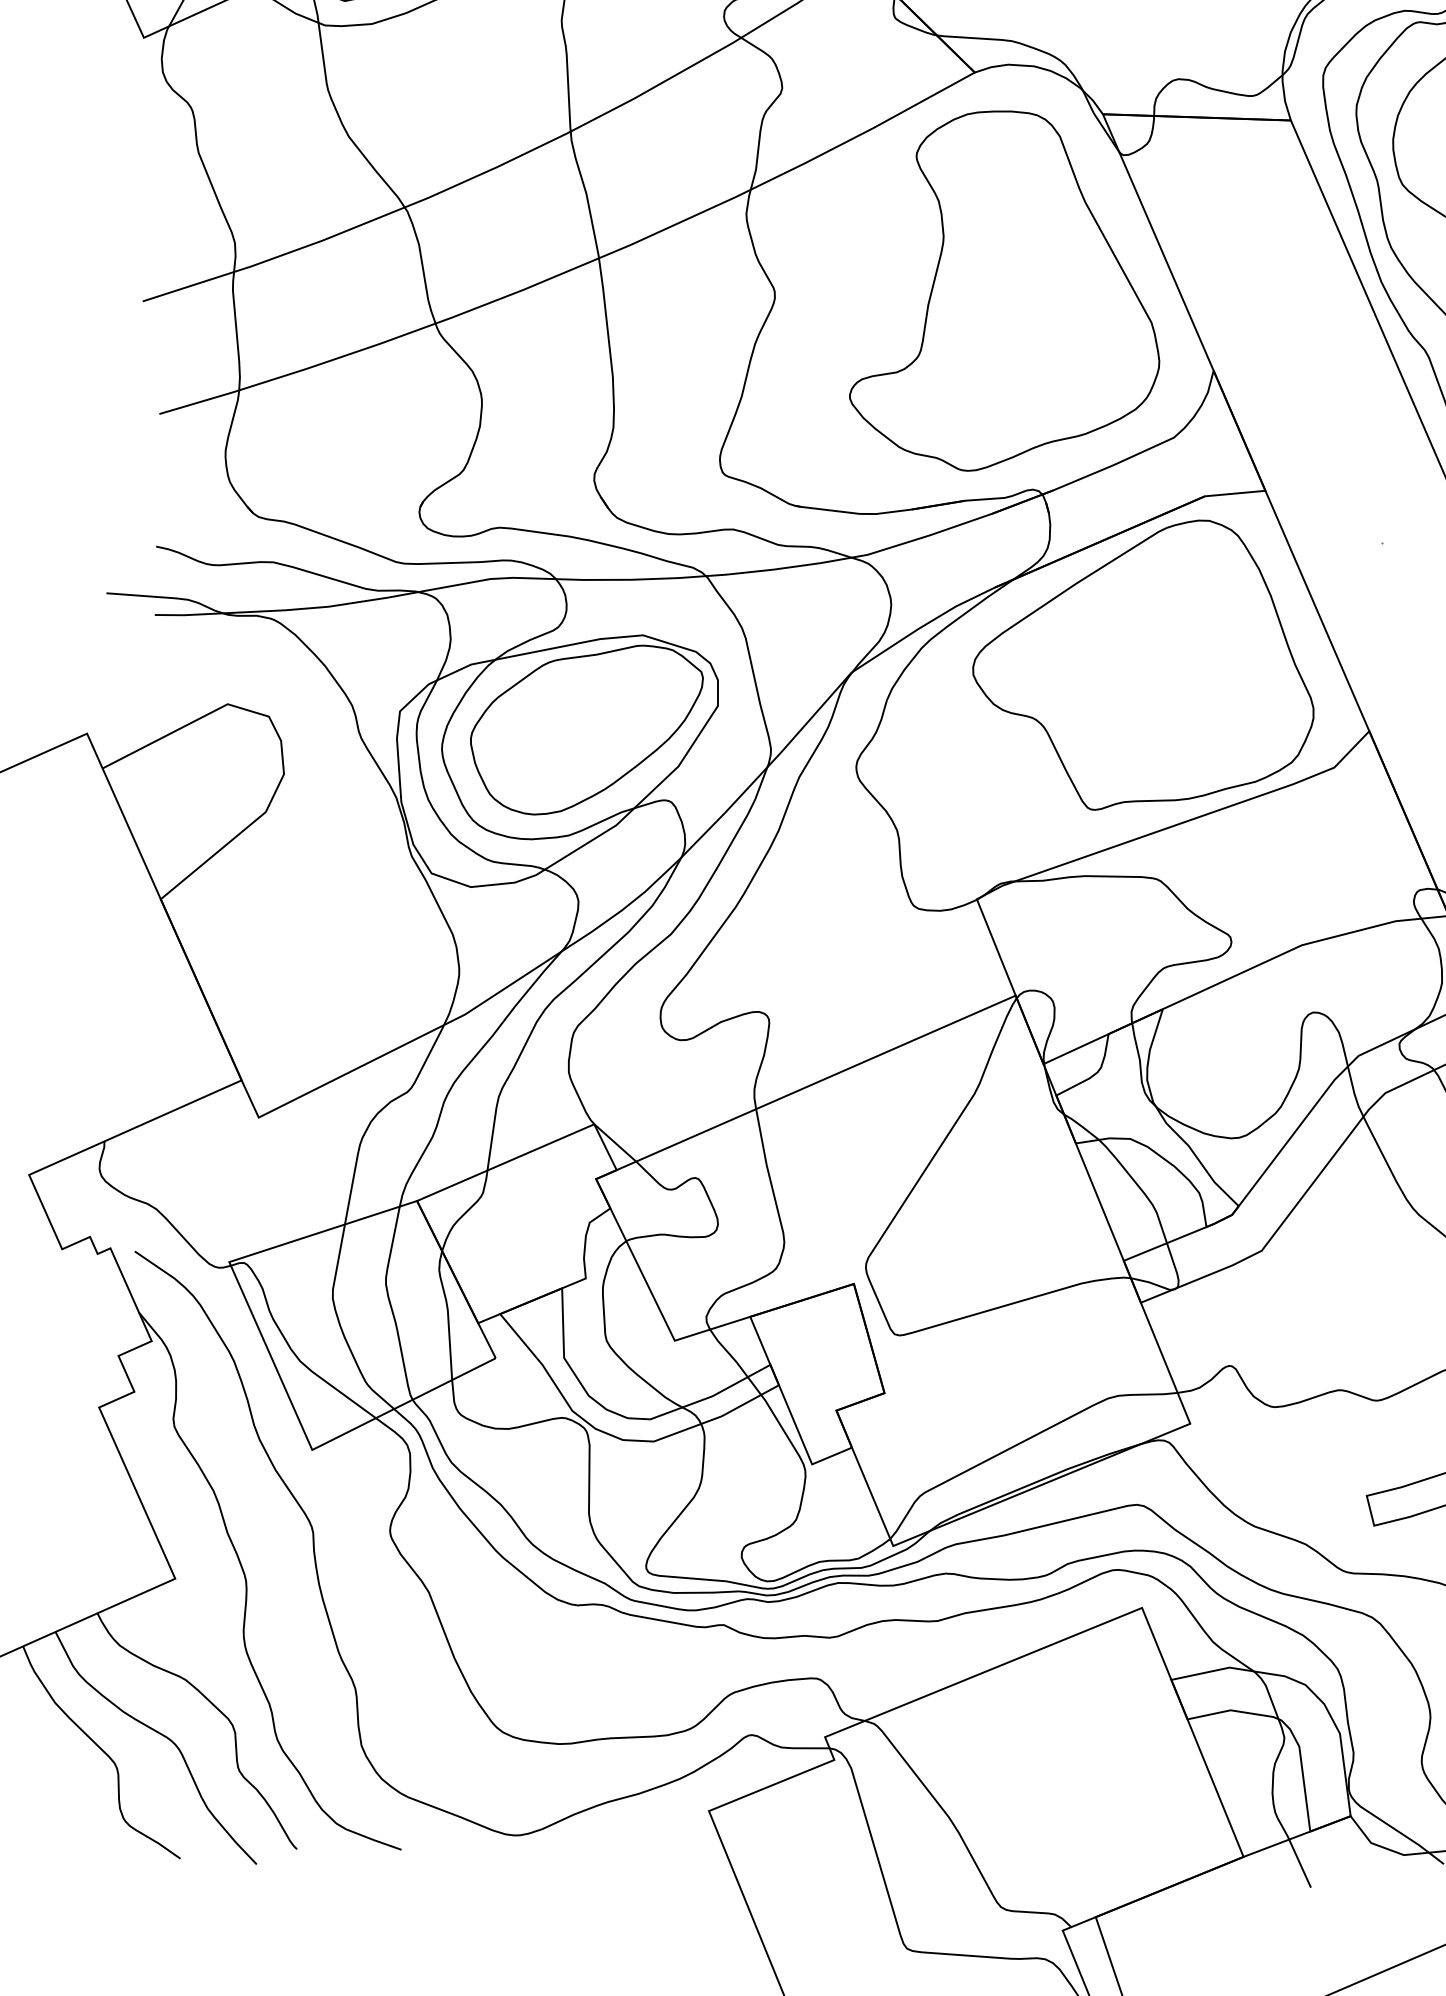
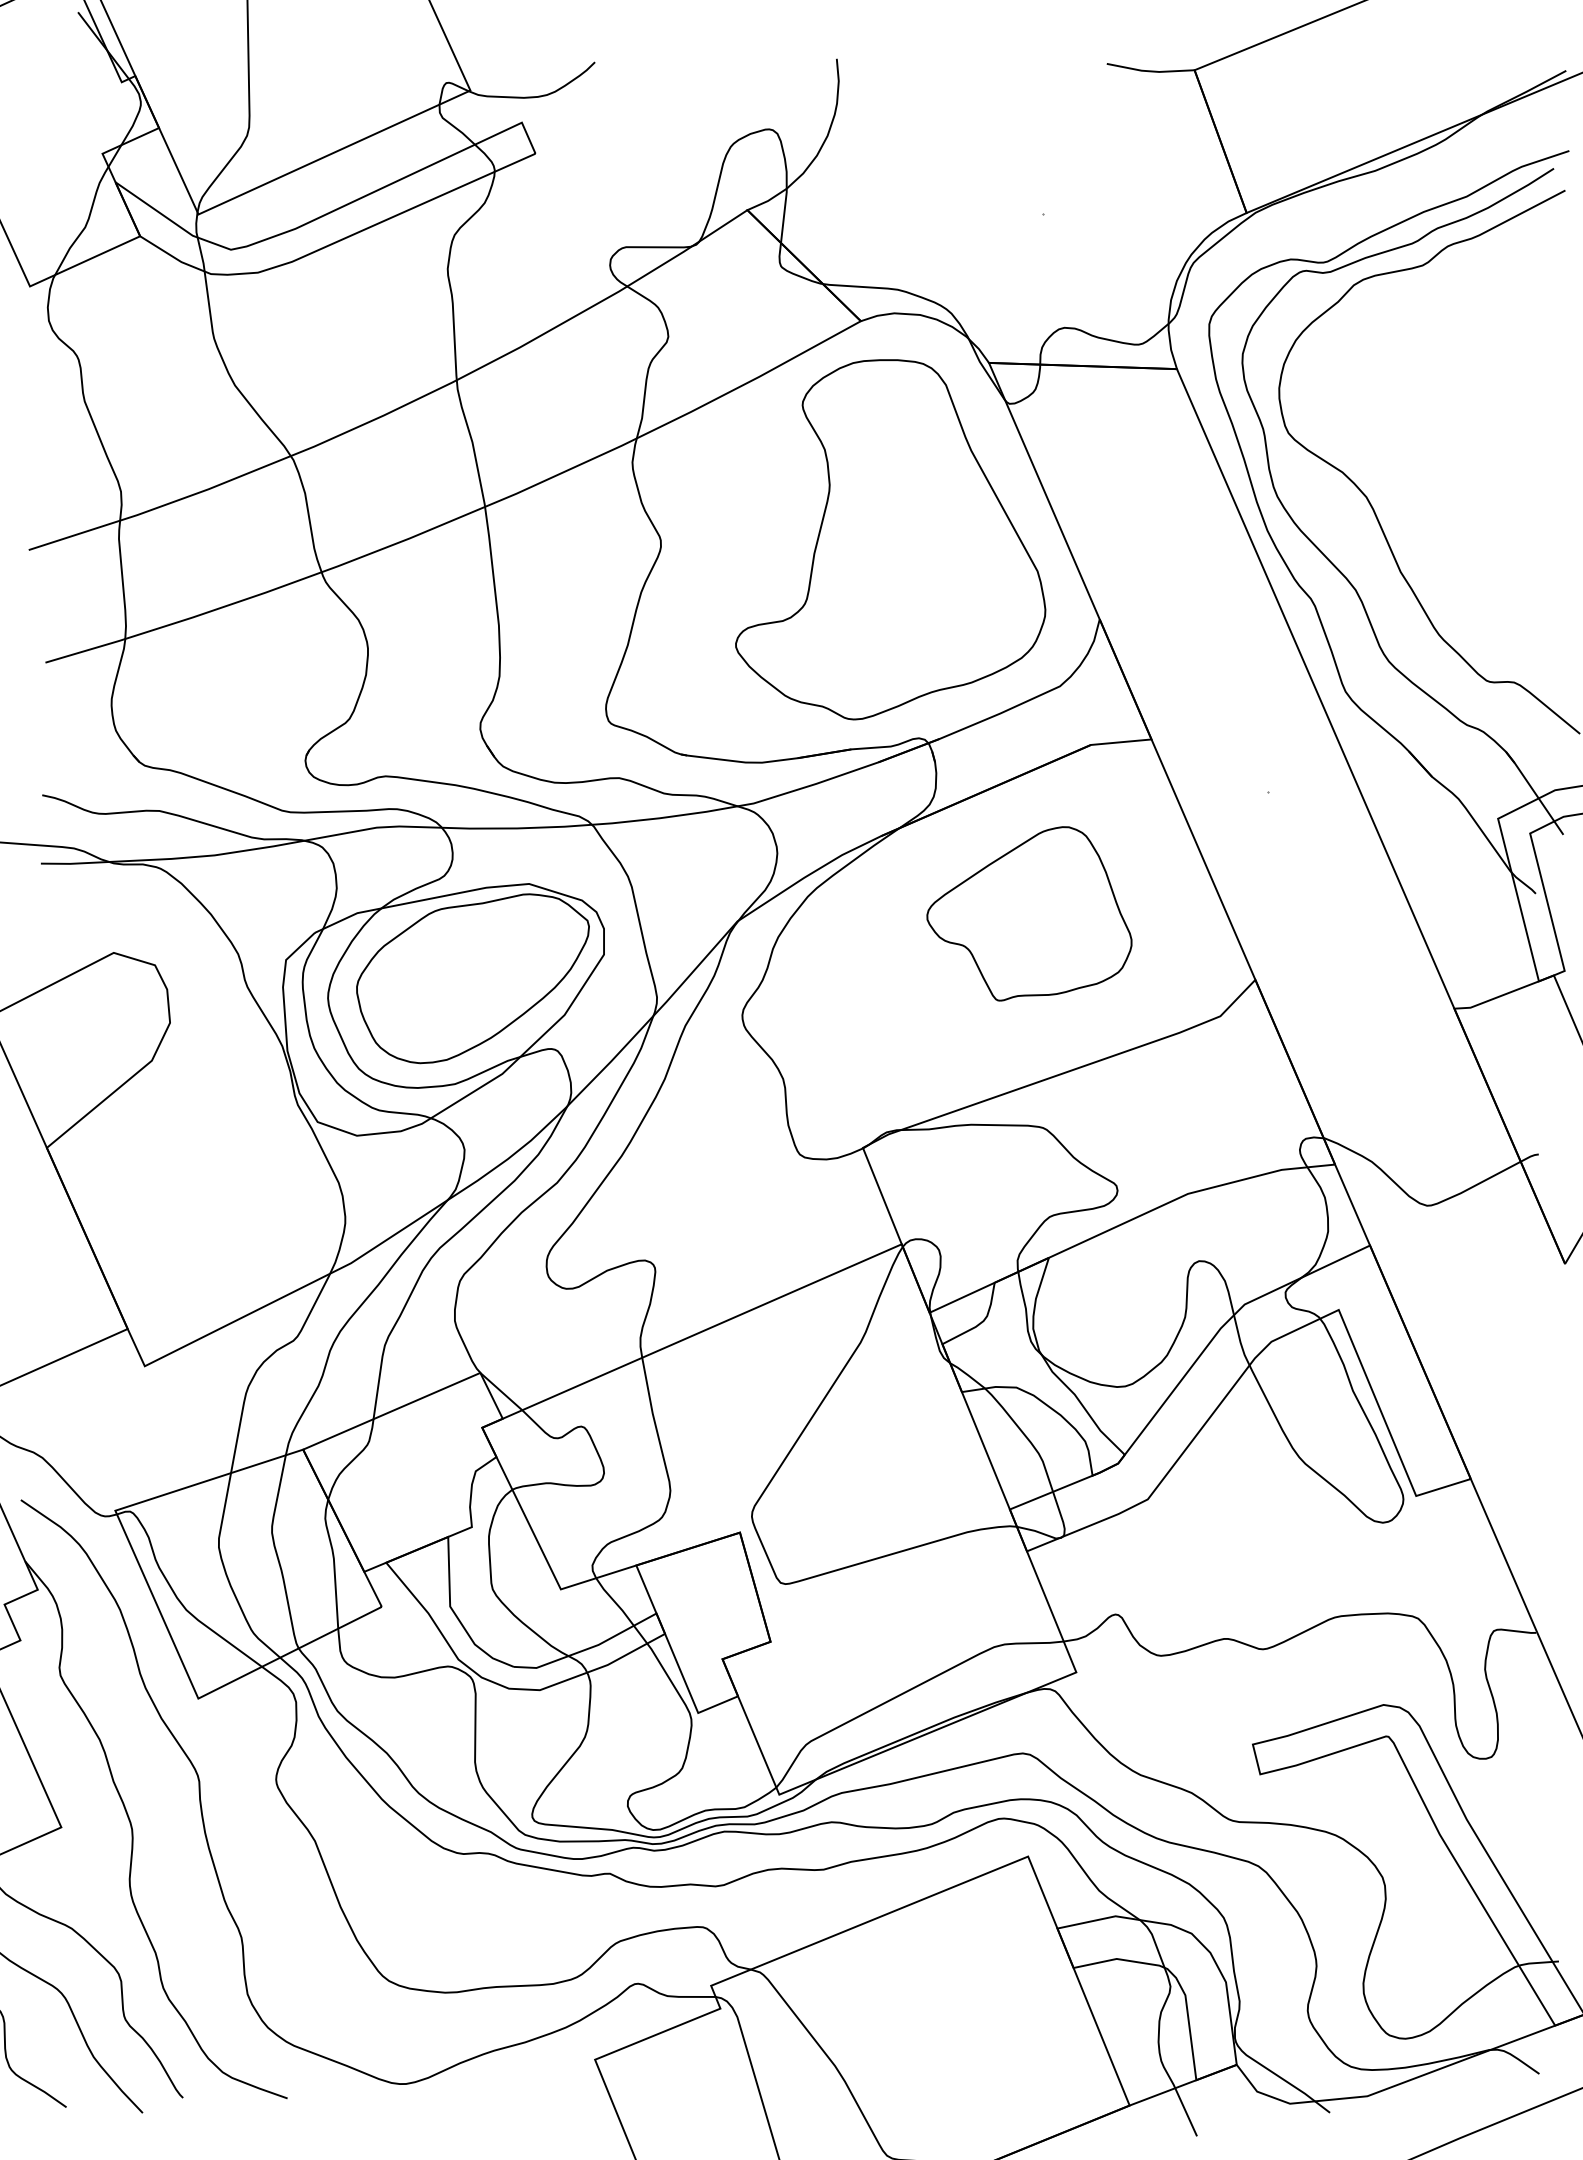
part: (1143, 664) -> (1029, 913), size x0.6

